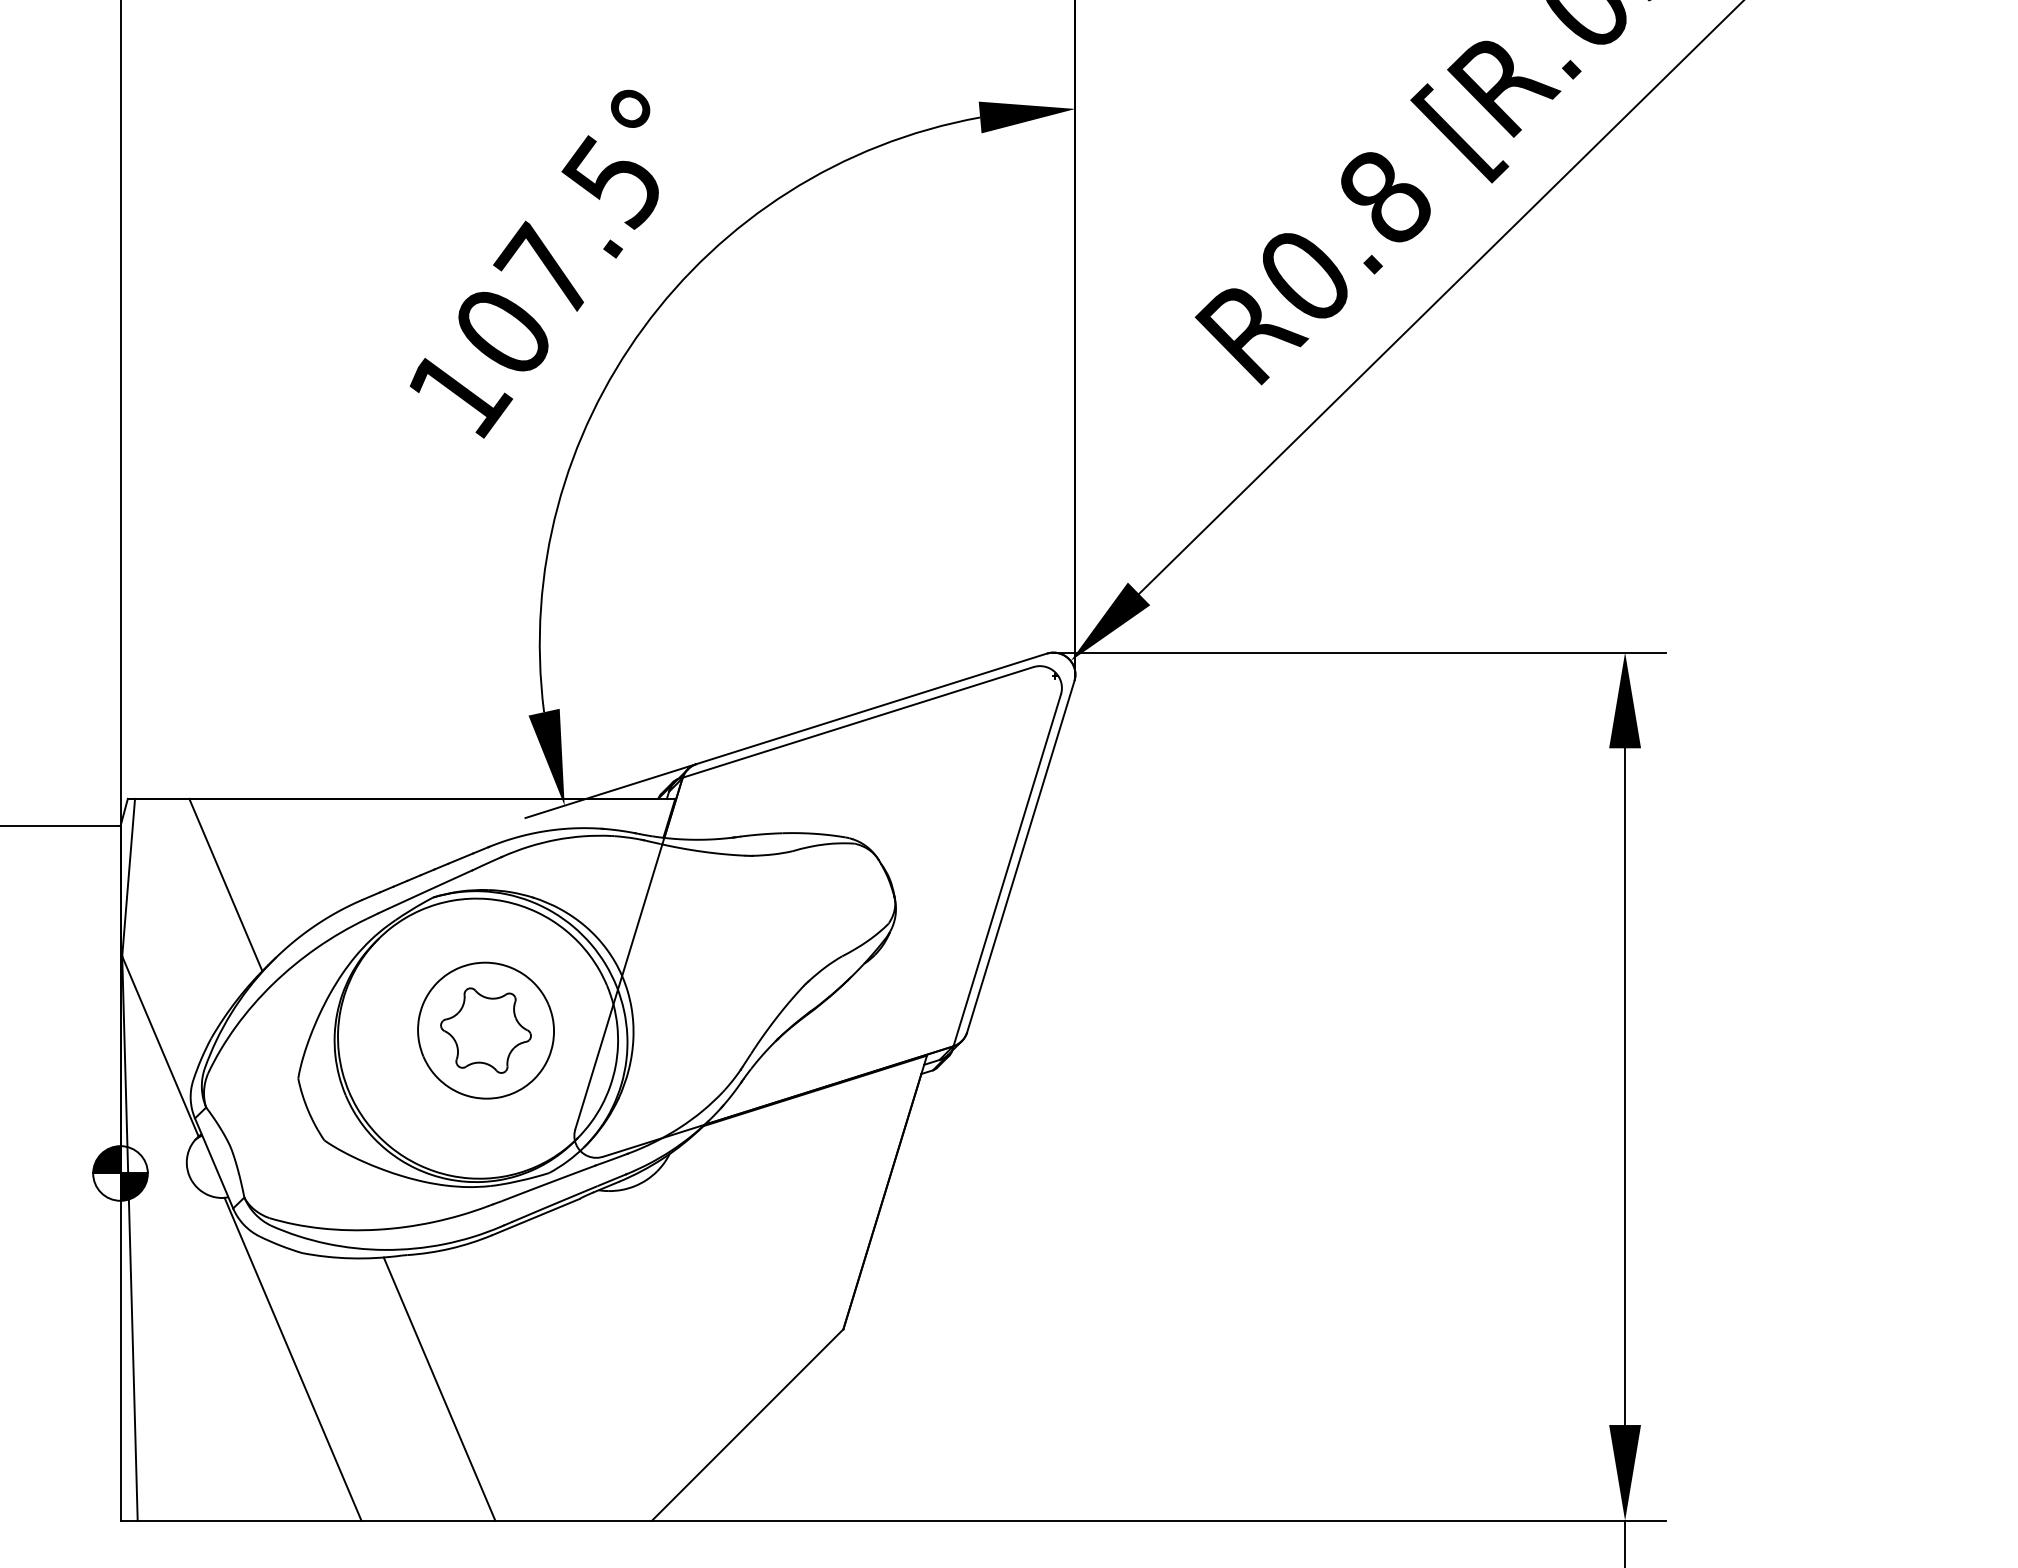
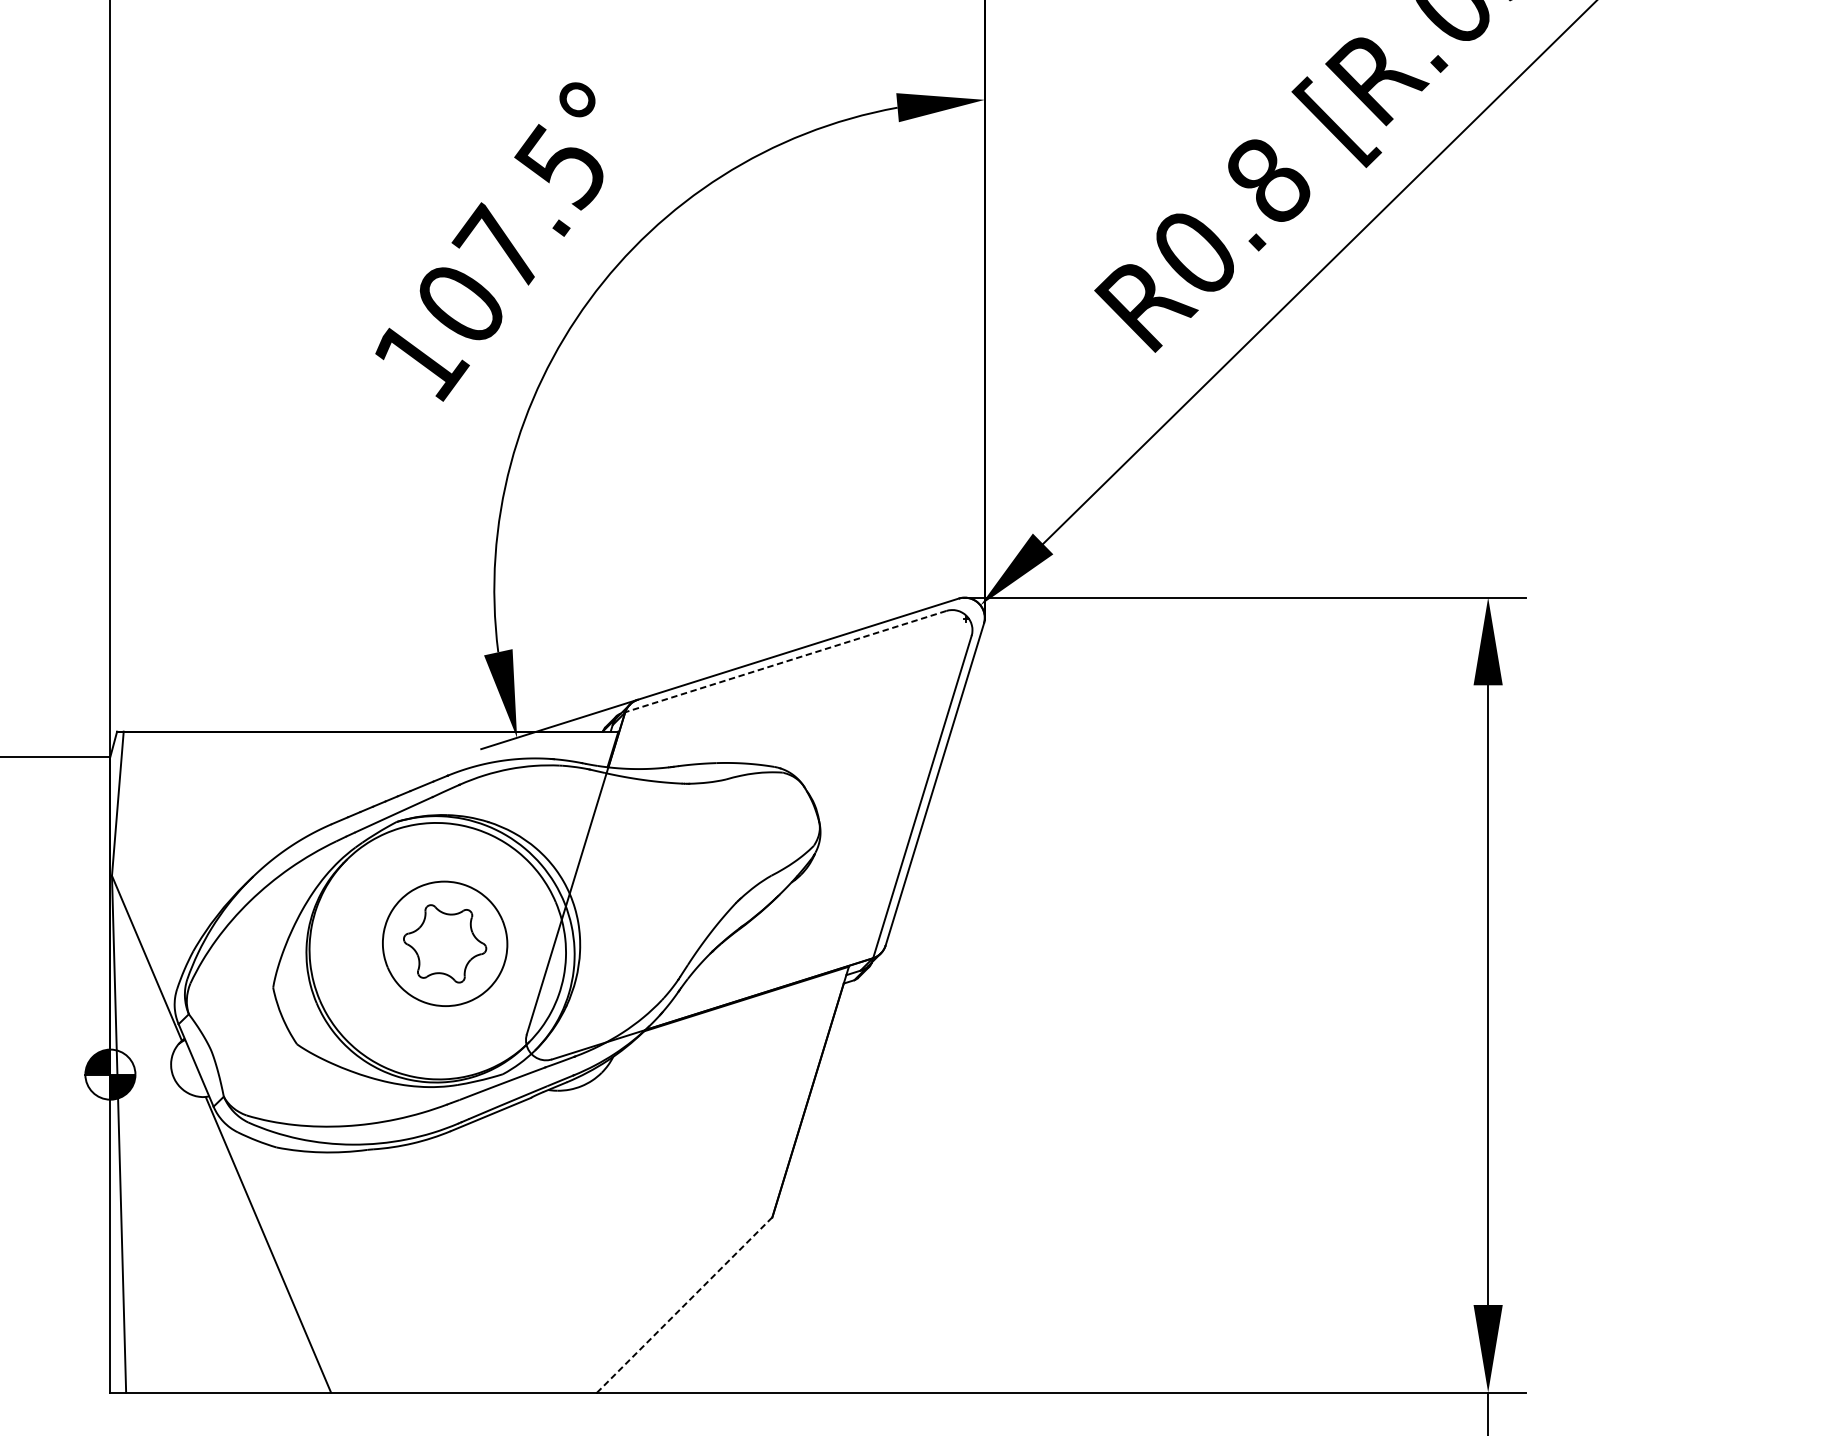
line: (855, 723) -> (783, 662), solid -> dashed
line: (225, 884) -> (206, 810), removed
line: (439, 1388) -> (402, 1271), removed
line: (747, 1425) -> (684, 1305), solid -> dashed

